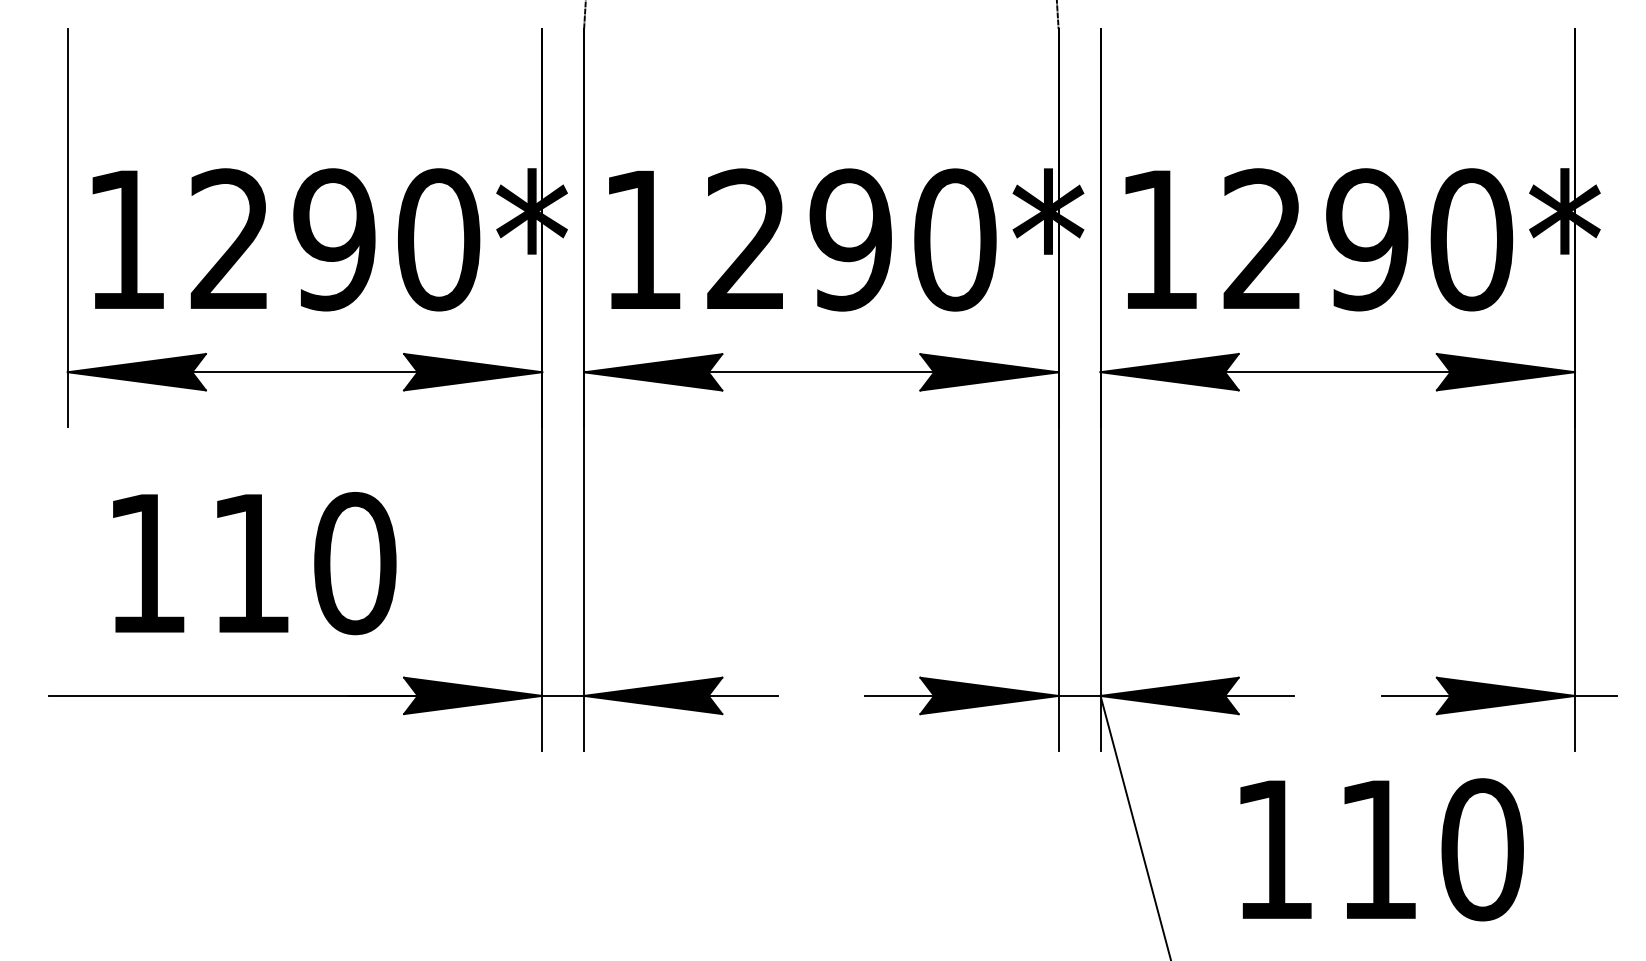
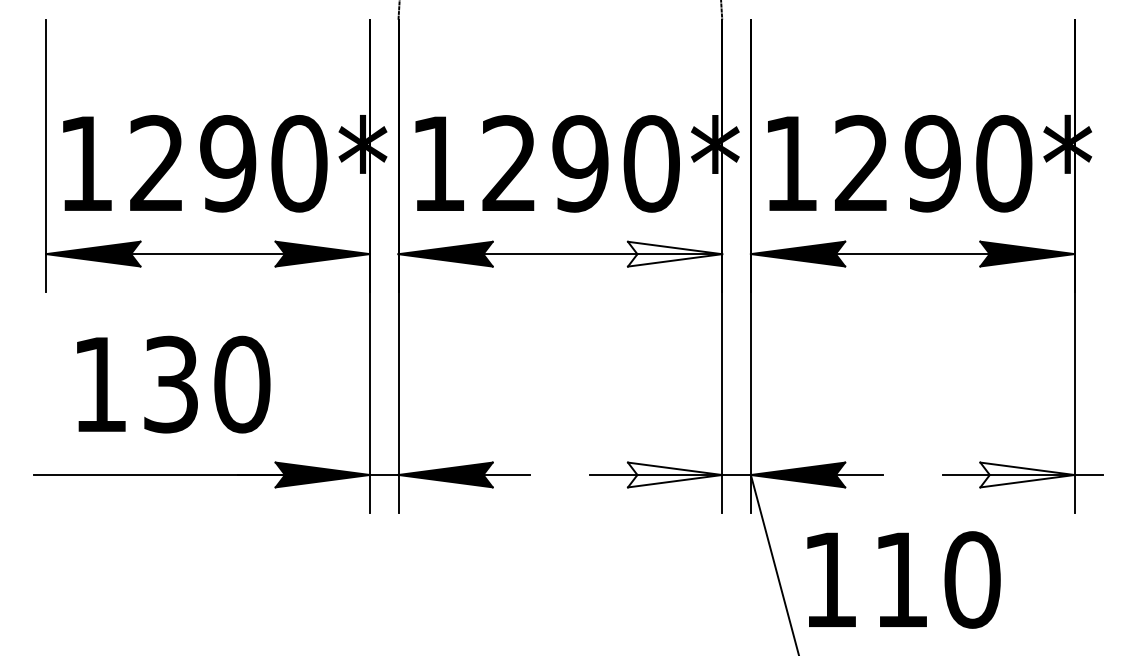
fill: (988, 371) -> (674, 253), removed
text: (249, 563) -> (170, 384), 110 -> 130
fill: (988, 695) -> (674, 474), removed
fill: (1505, 695) -> (1027, 474), removed
text: (1381, 849) -> (903, 579), moved

